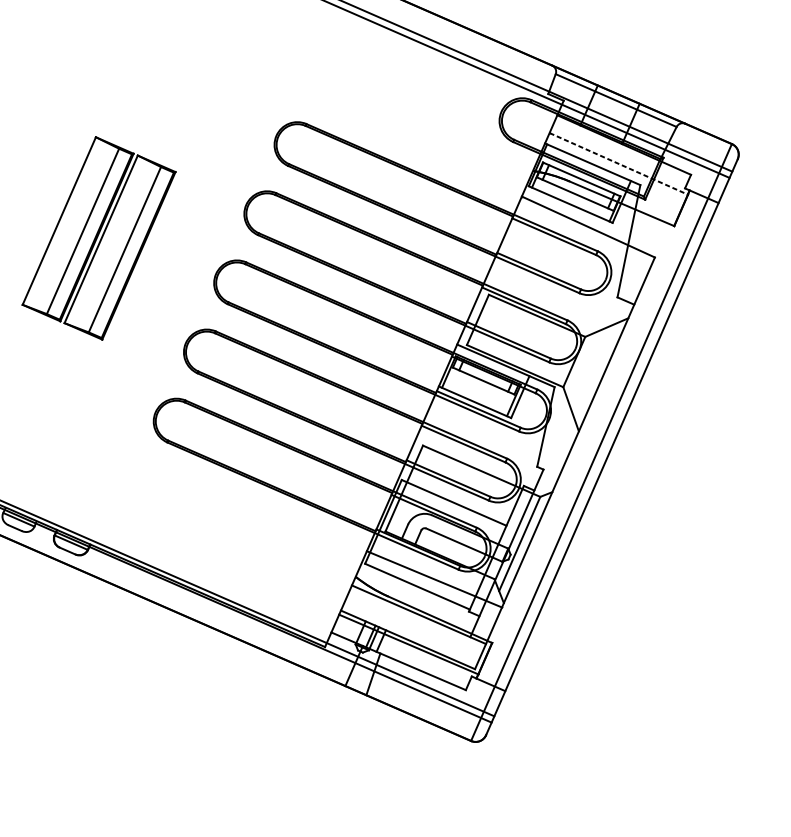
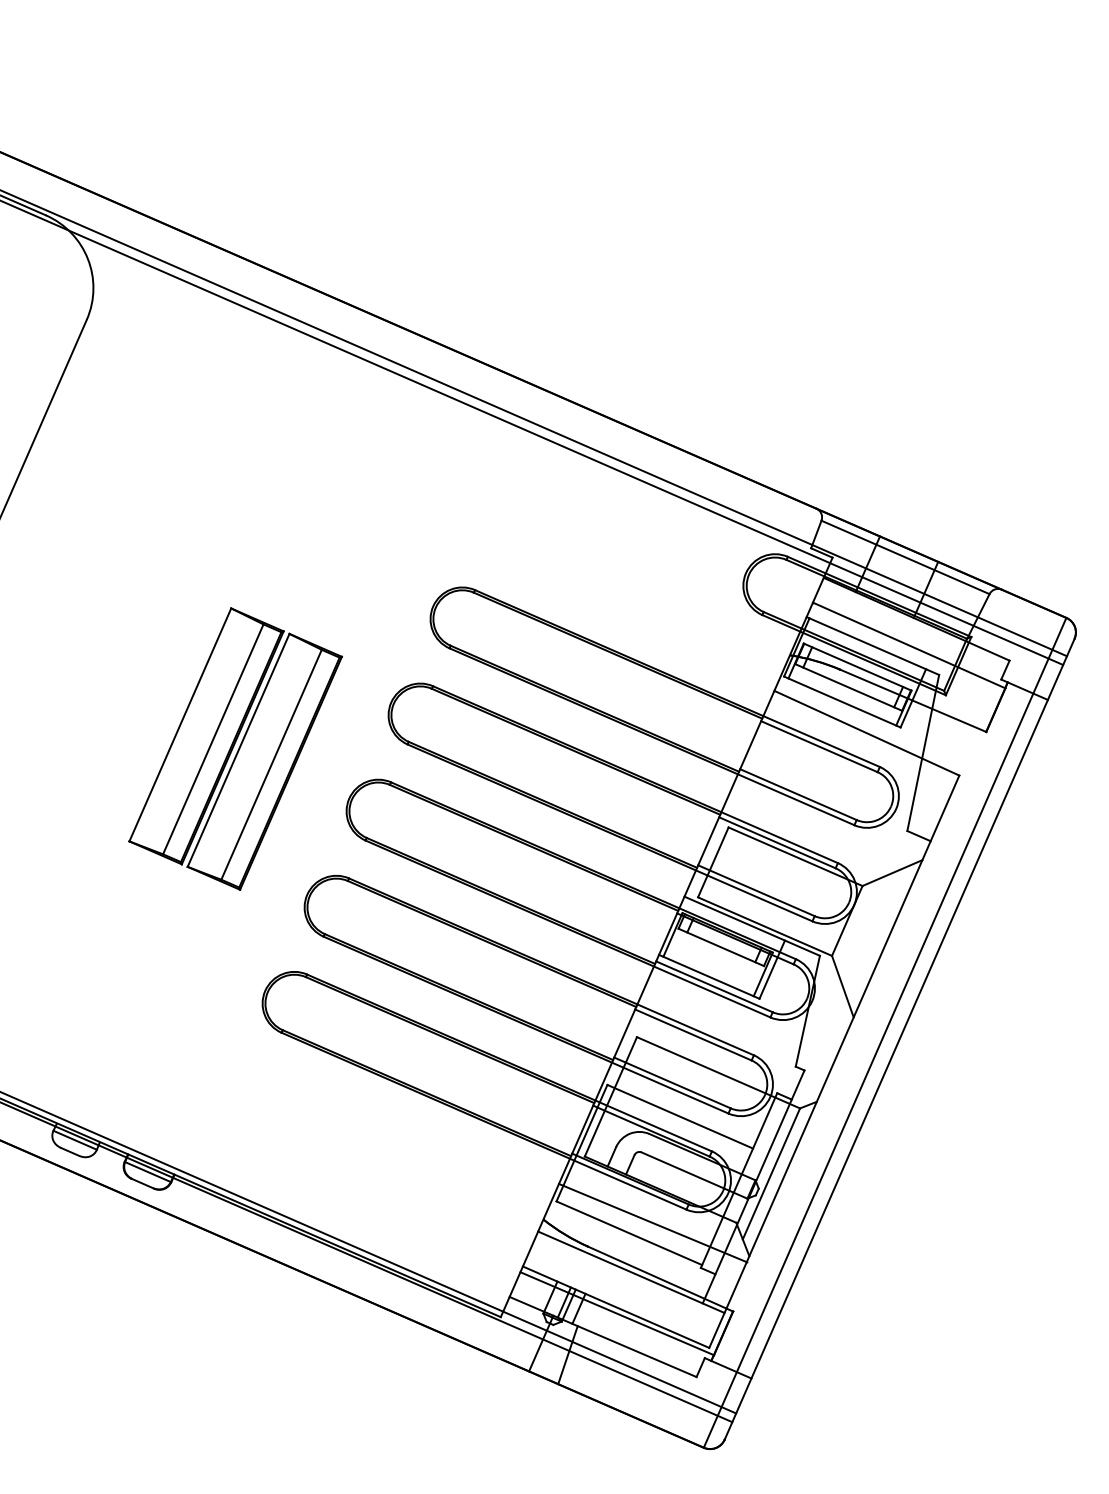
line: (619, 163) -> (909, 645), dashed -> solid
part: (98, 238) -> (235, 748), moved

